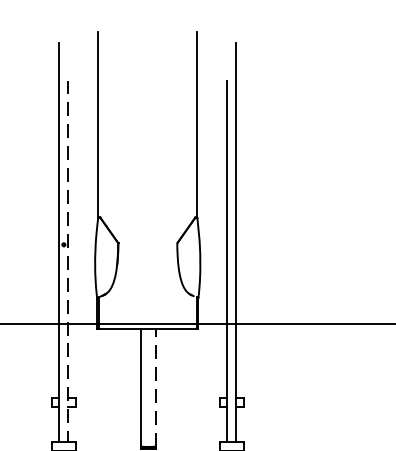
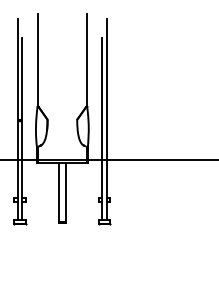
line: (68, 260) -> (22, 128), dashed -> solid
line: (155, 386) -> (66, 191), dashed -> solid

